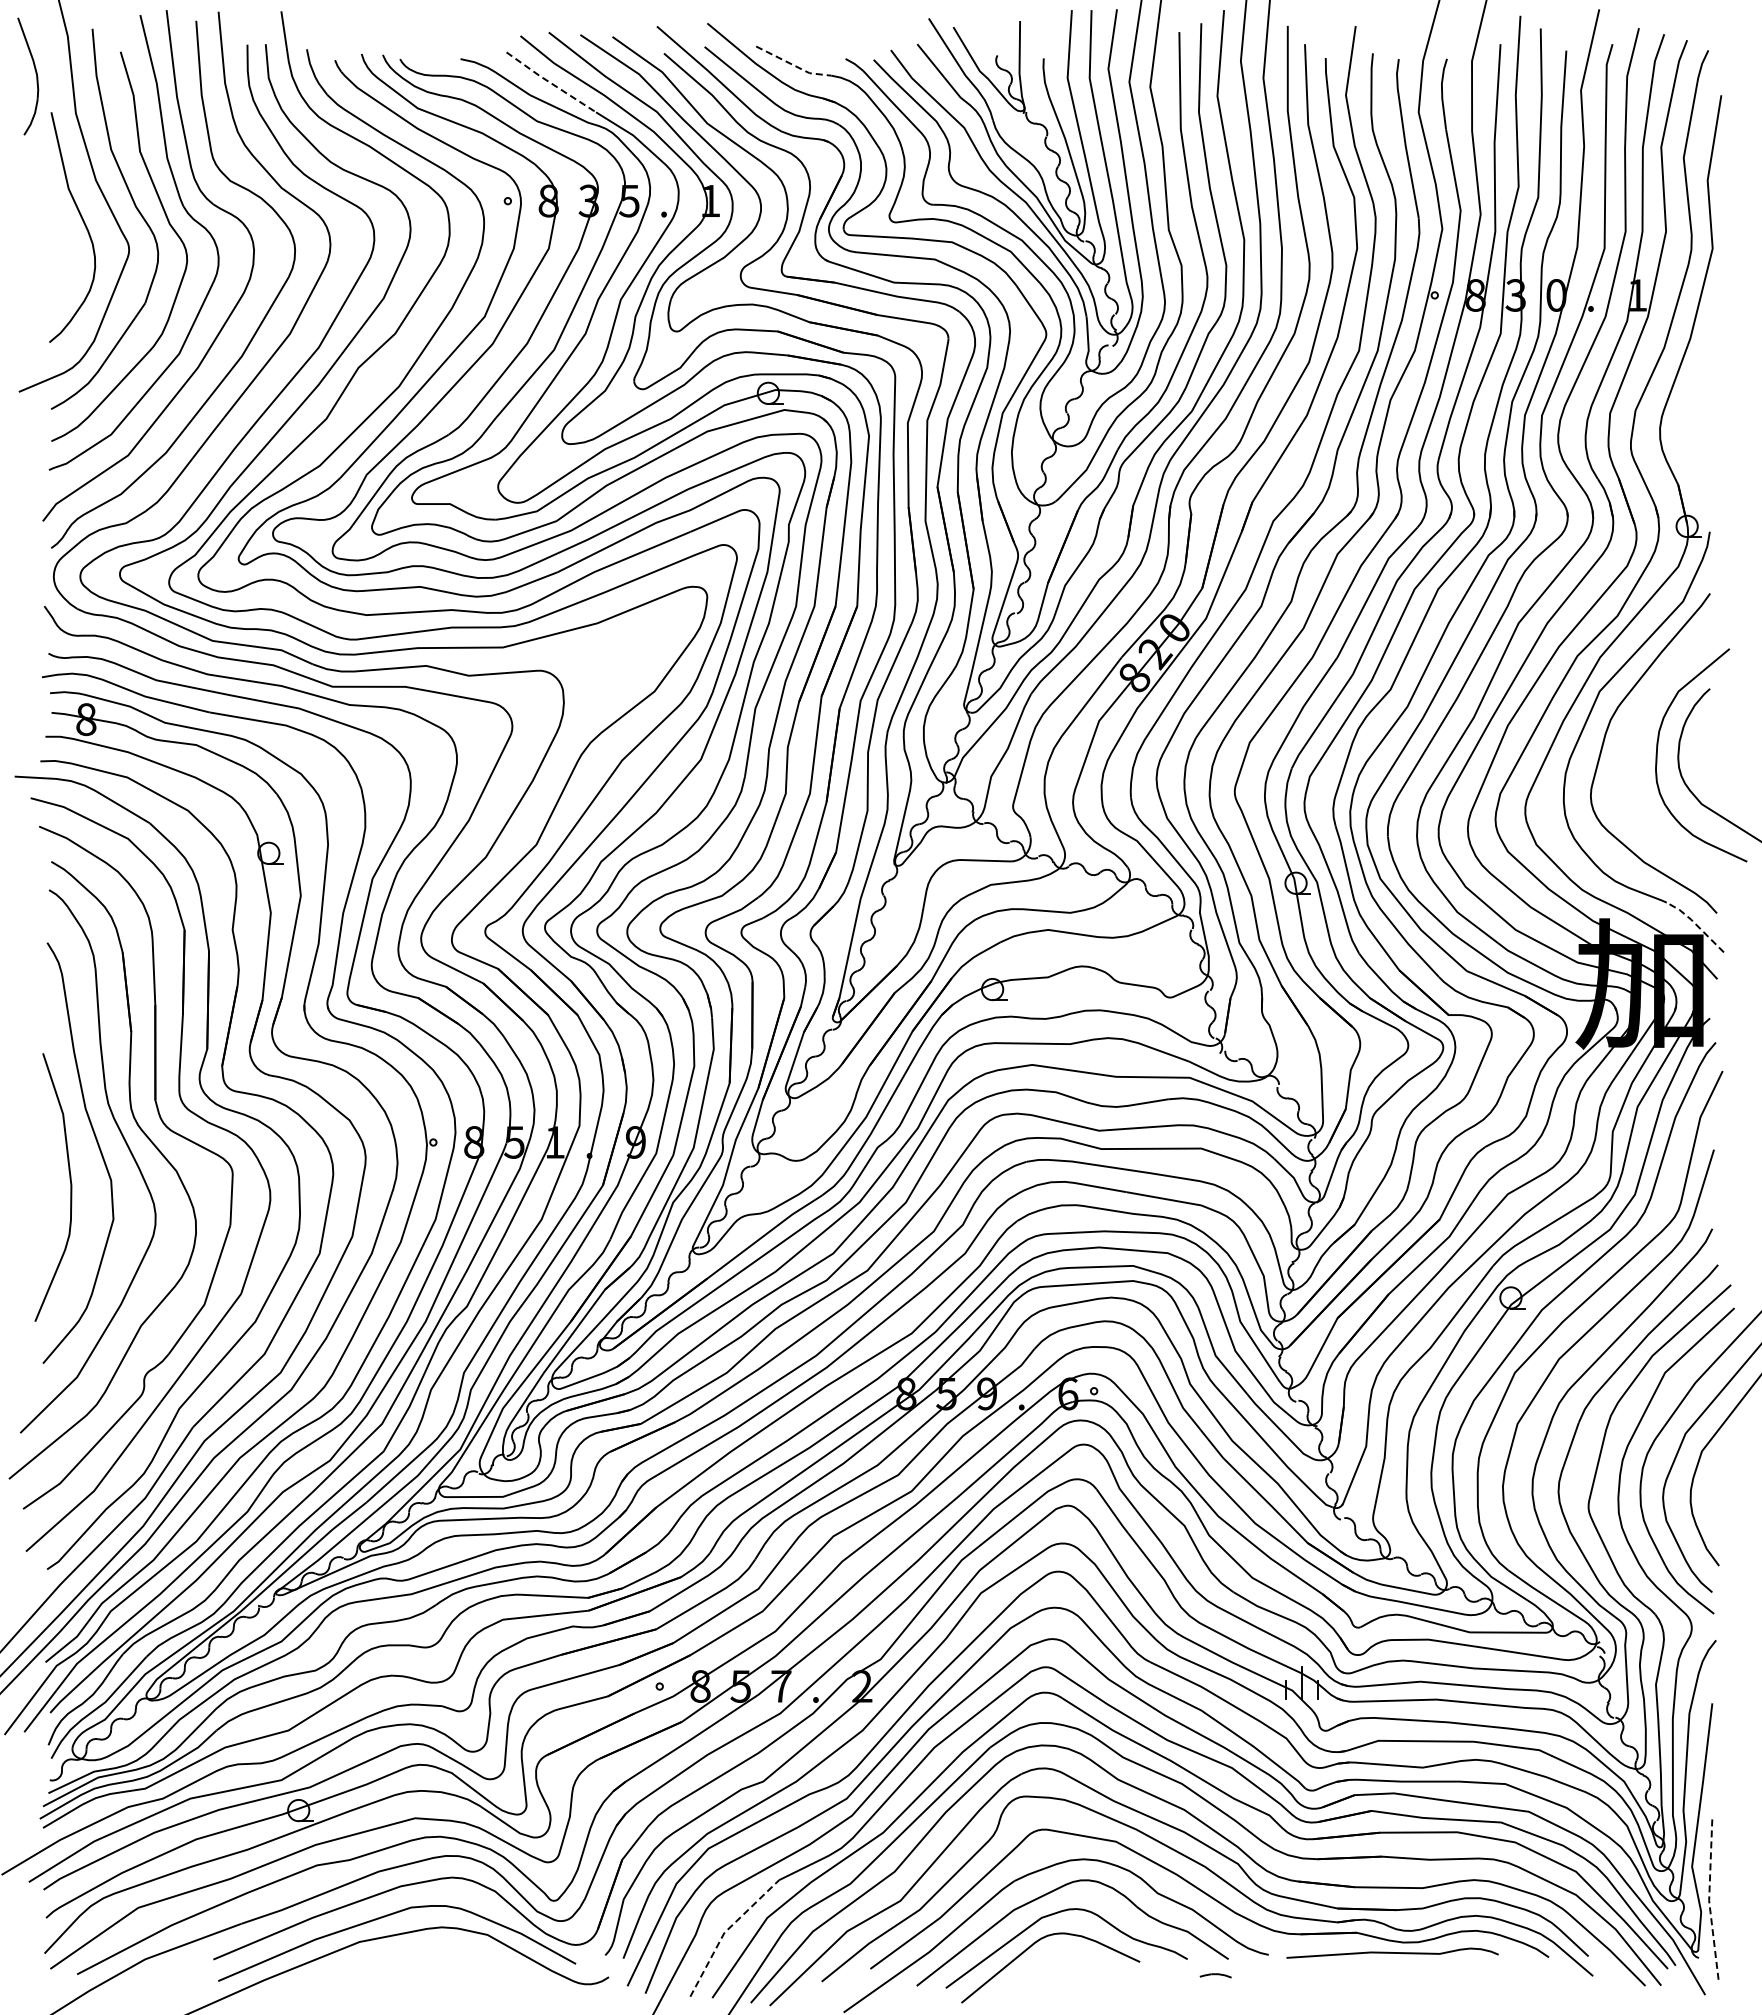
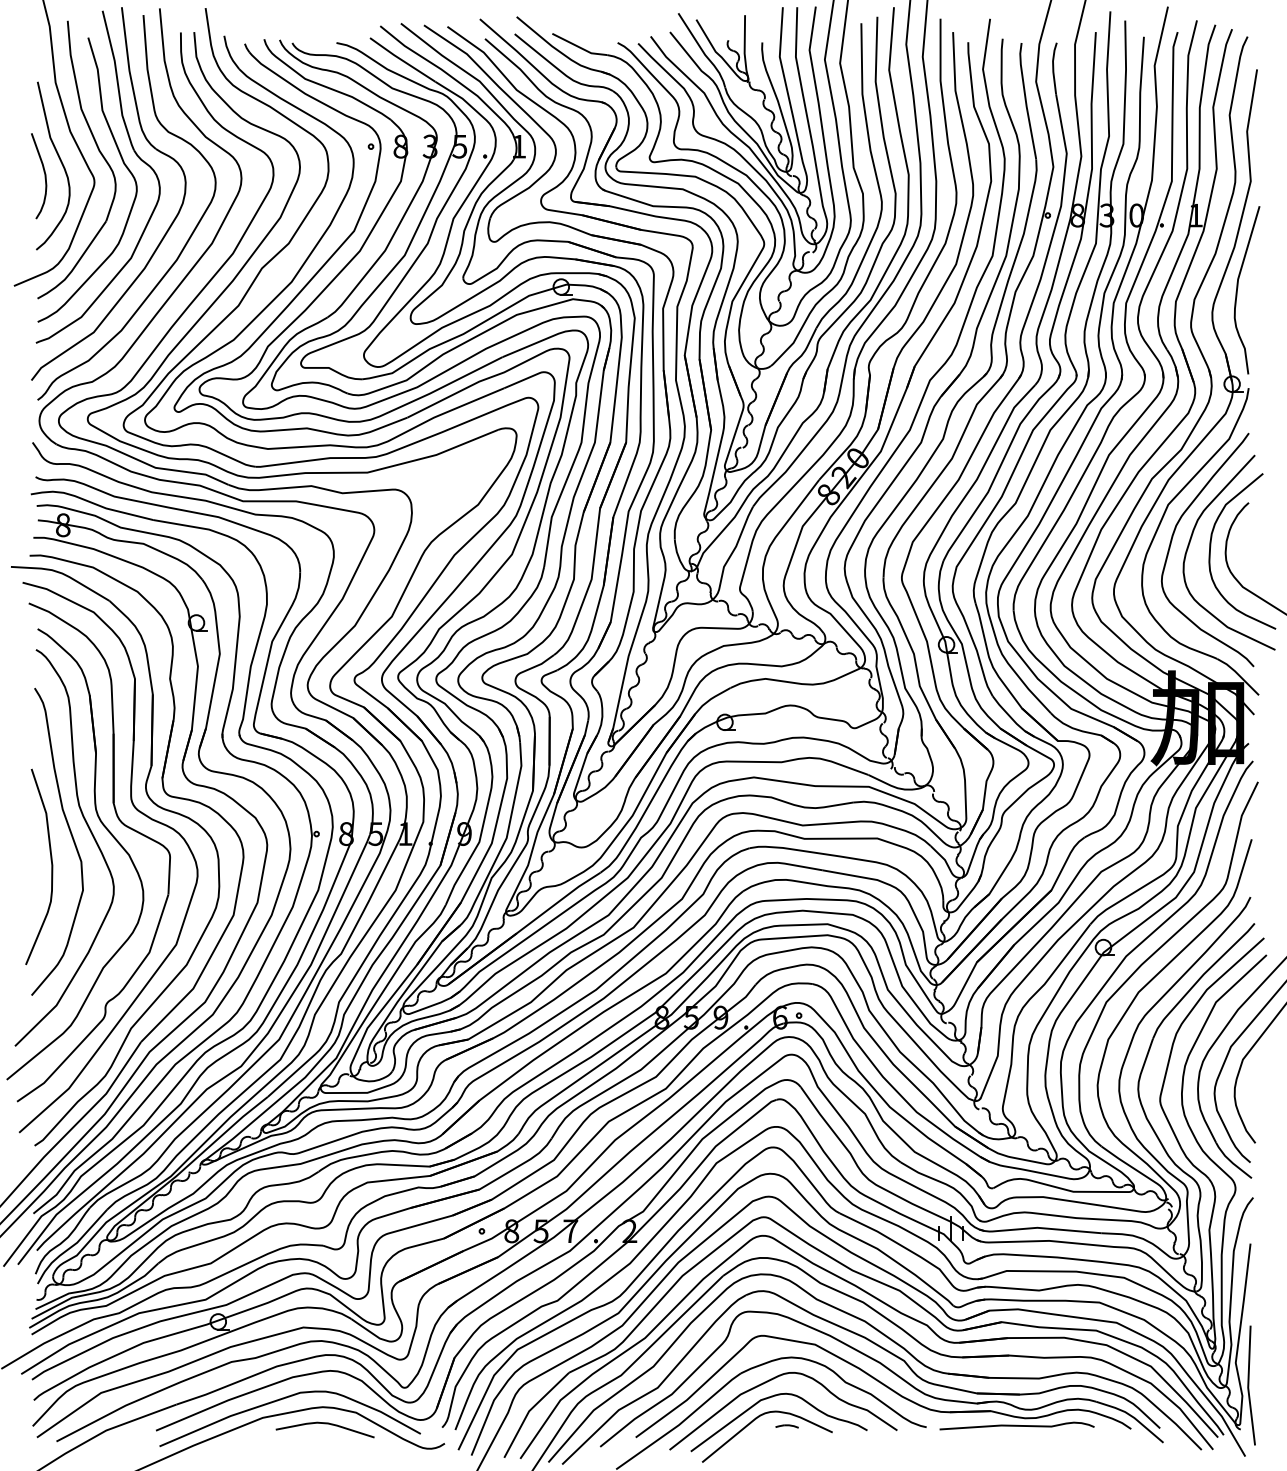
line: (793, 65) -> (579, 47), dashed -> solid
part: (35, 73) -> (44, 173), moved
line: (550, 82) -> (402, 60), dashed -> solid
curve: (1695, 393) -> (1238, 287), added
curve: (1631, 738) -> (1191, 539), added
line: (1695, 924) -> (1238, 674), dashed -> solid
line: (1709, 1897) -> (1248, 1385), dashed -> solid
line: (725, 1931) -> (529, 1410), dashed -> solid
curve: (444, 1950) -> (324, 1424), added
part: (1215, 1975) -> (786, 1426), moved

